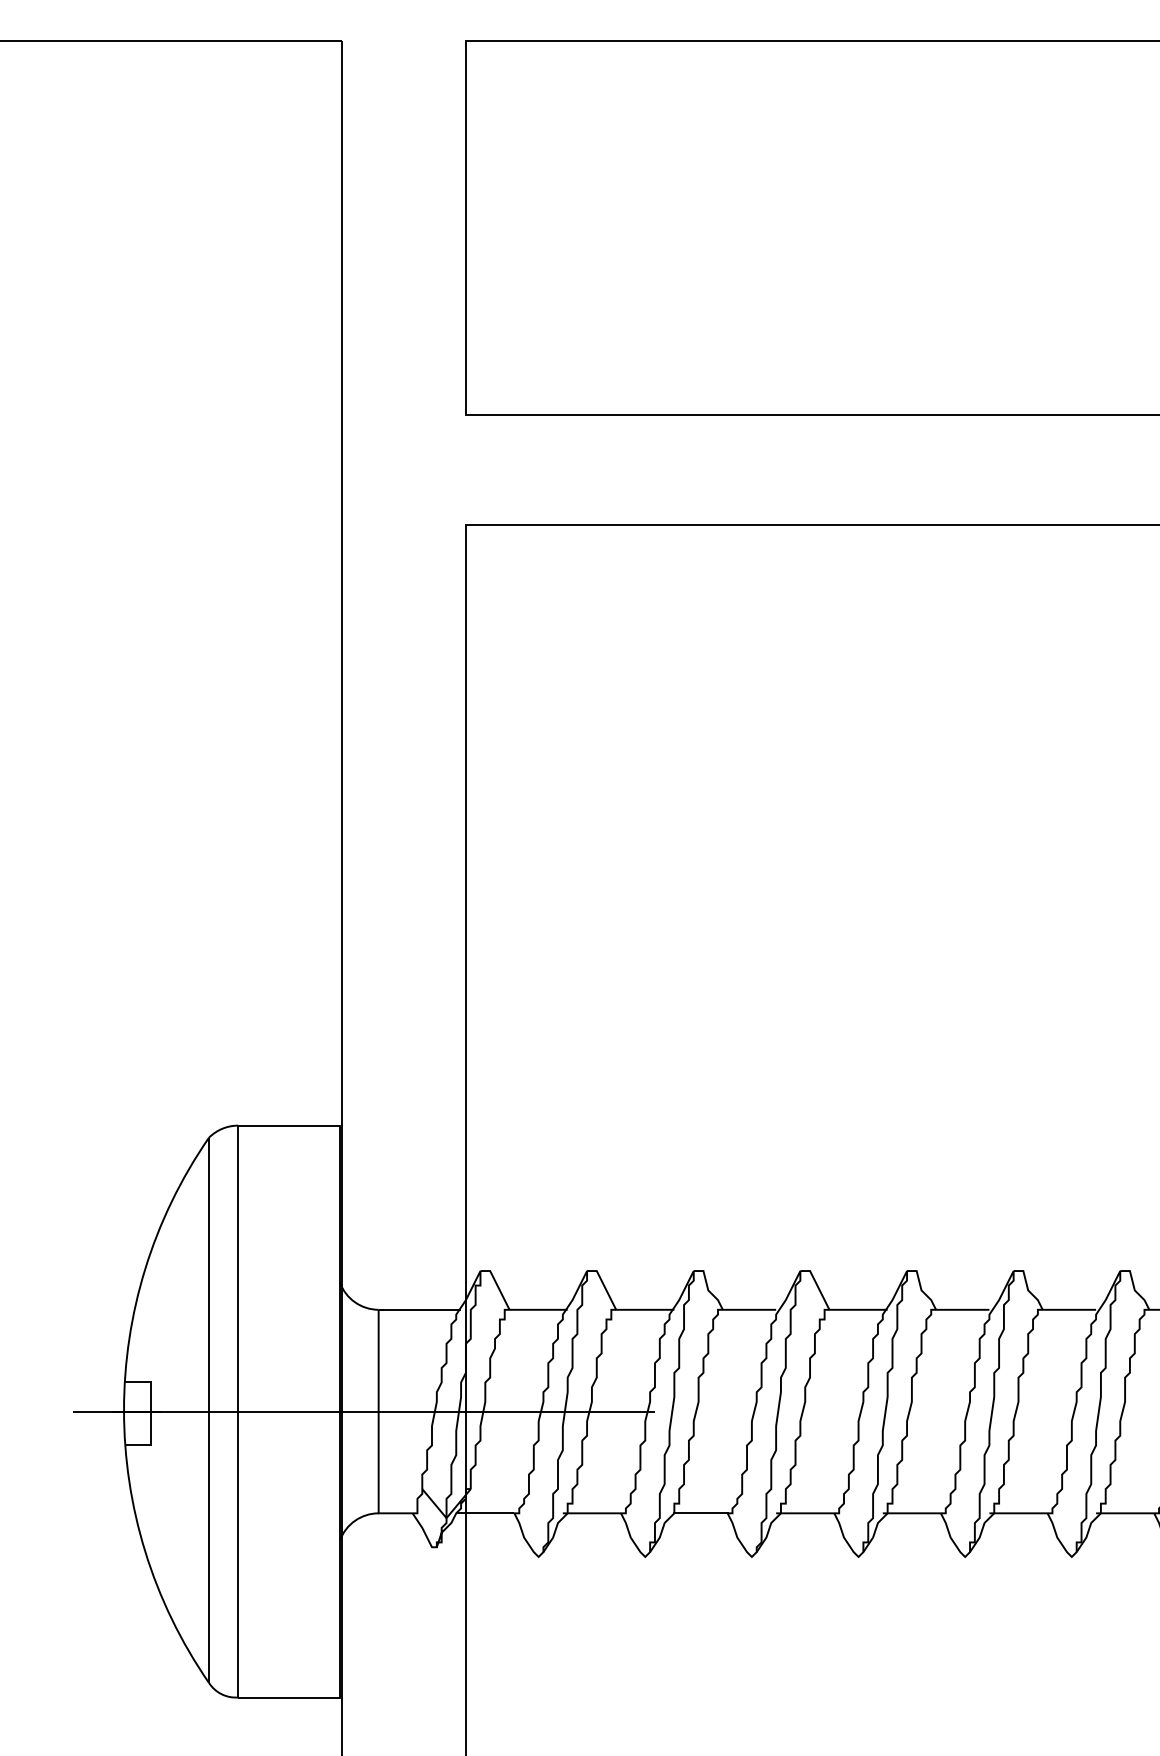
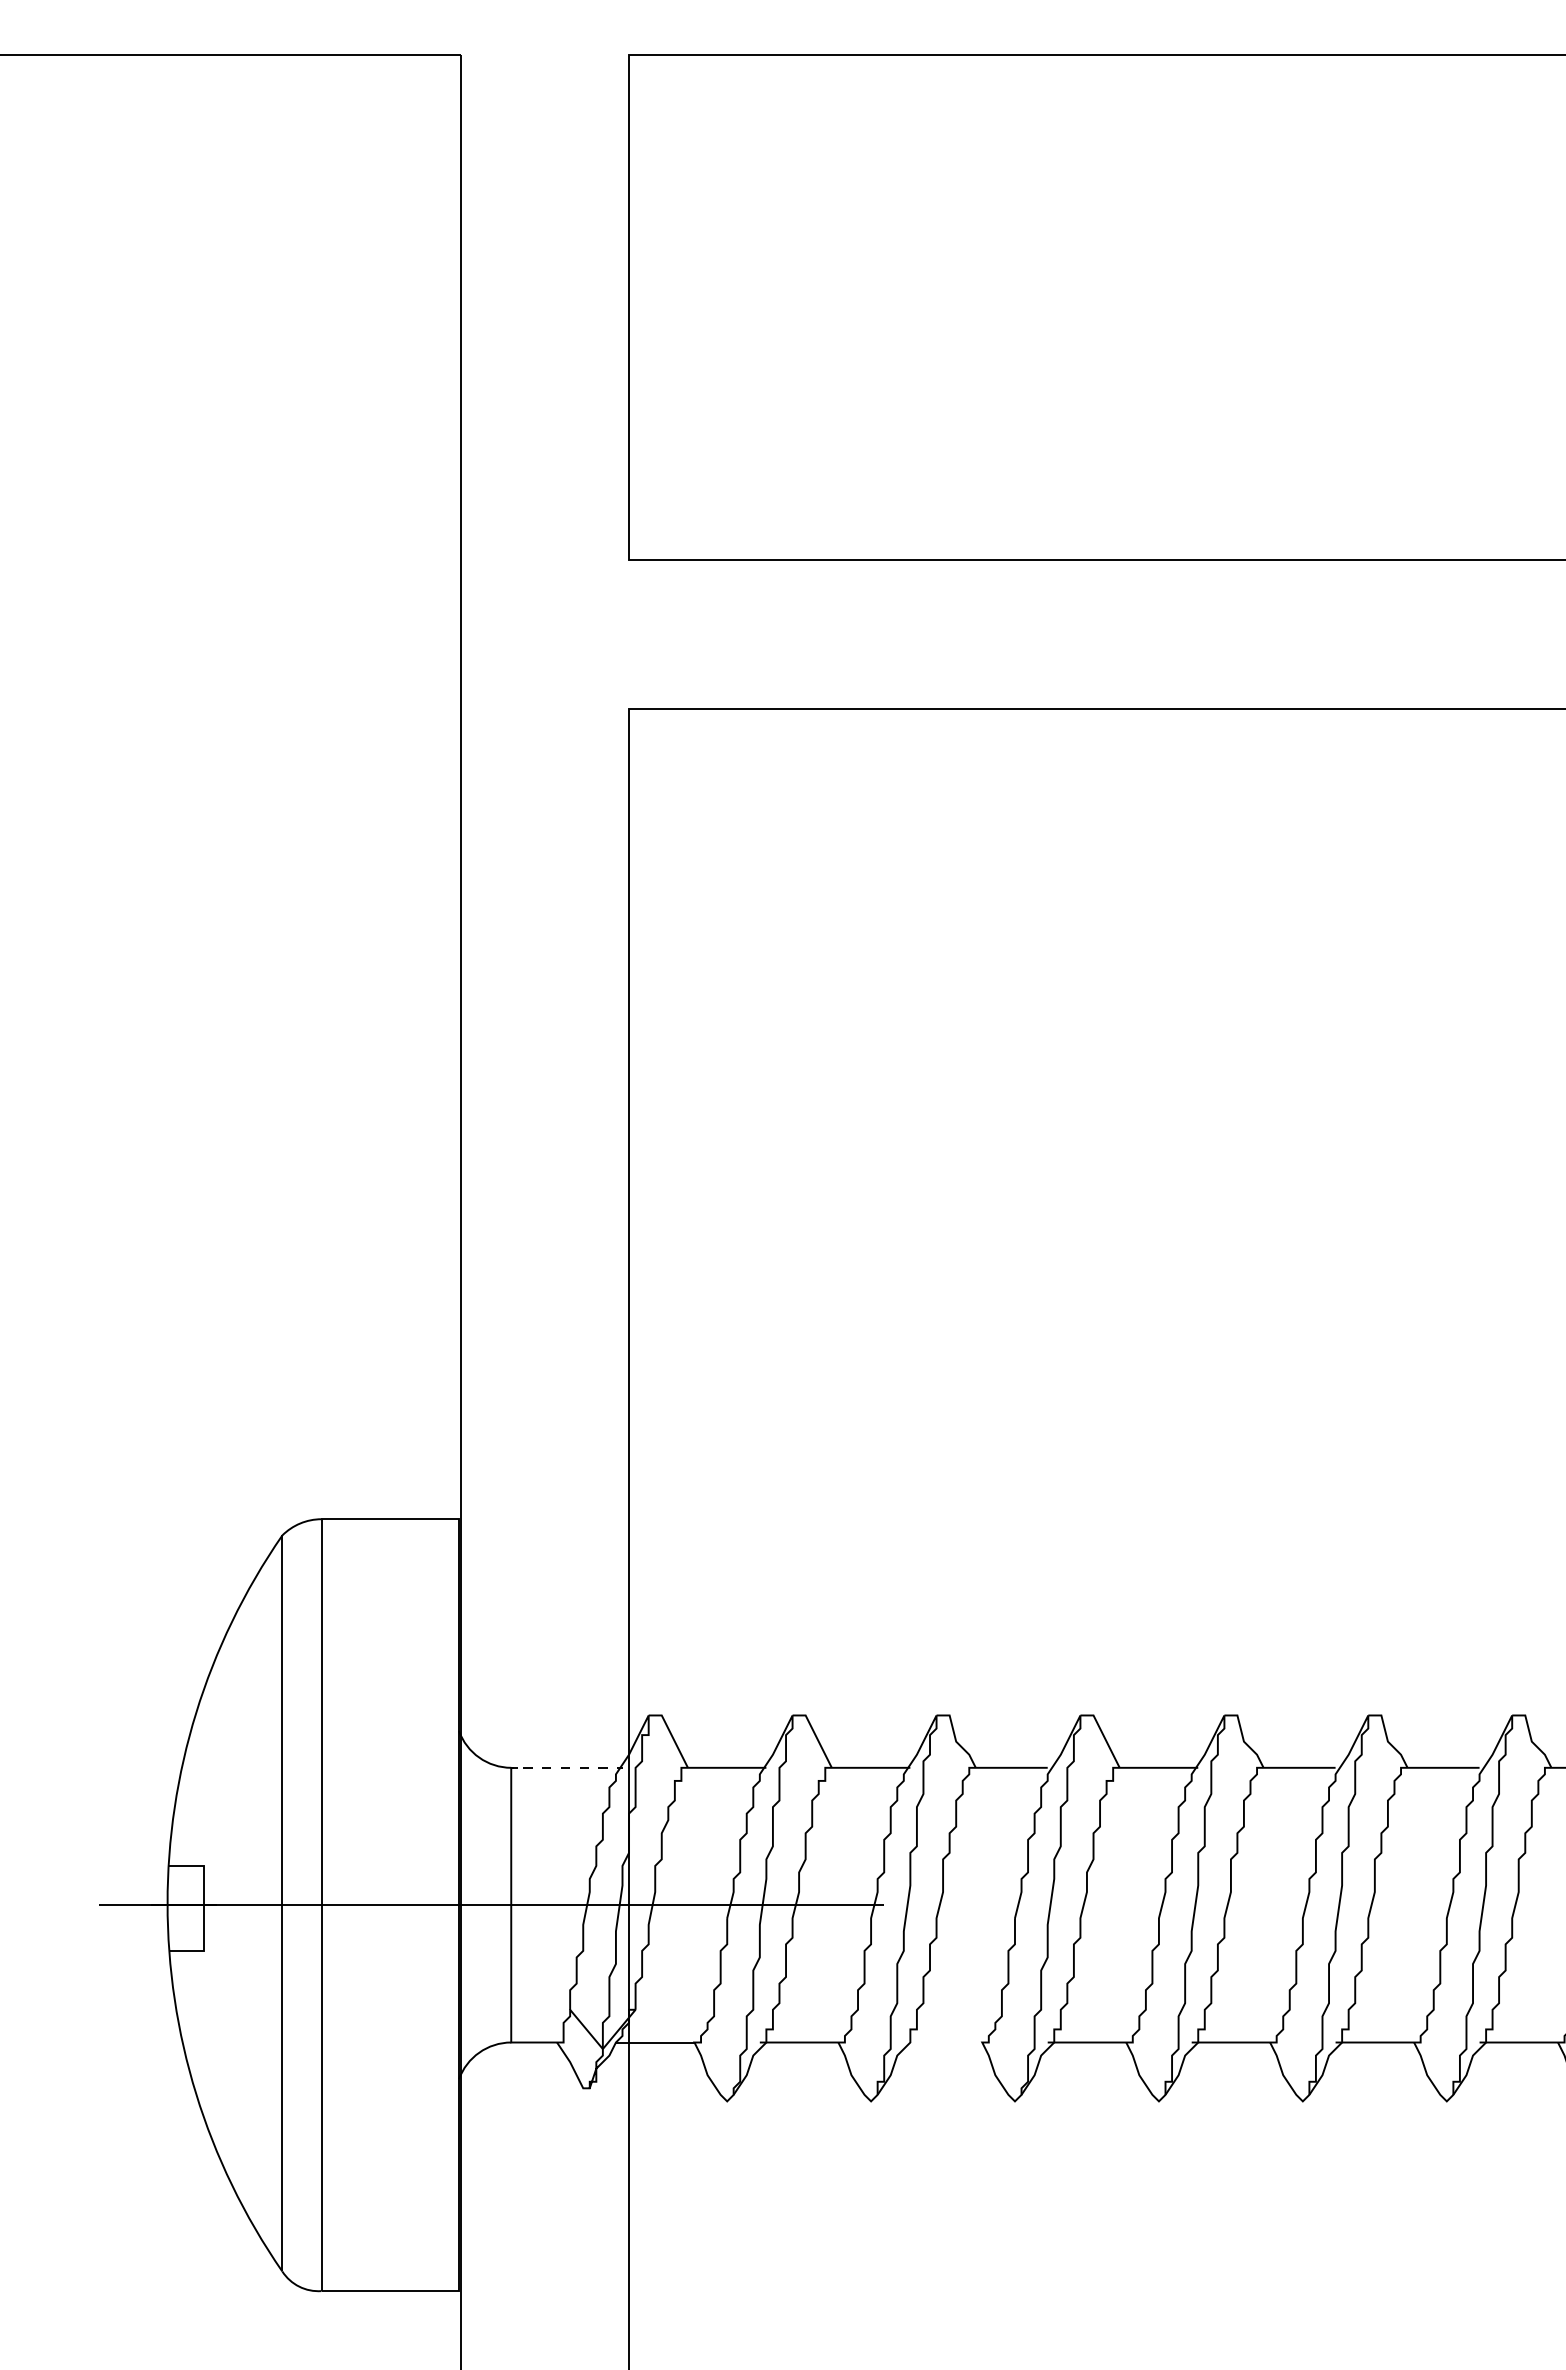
line: (416, 1309) -> (562, 1767), solid -> dashed
line: (701, 1513) -> (946, 2042), removed

